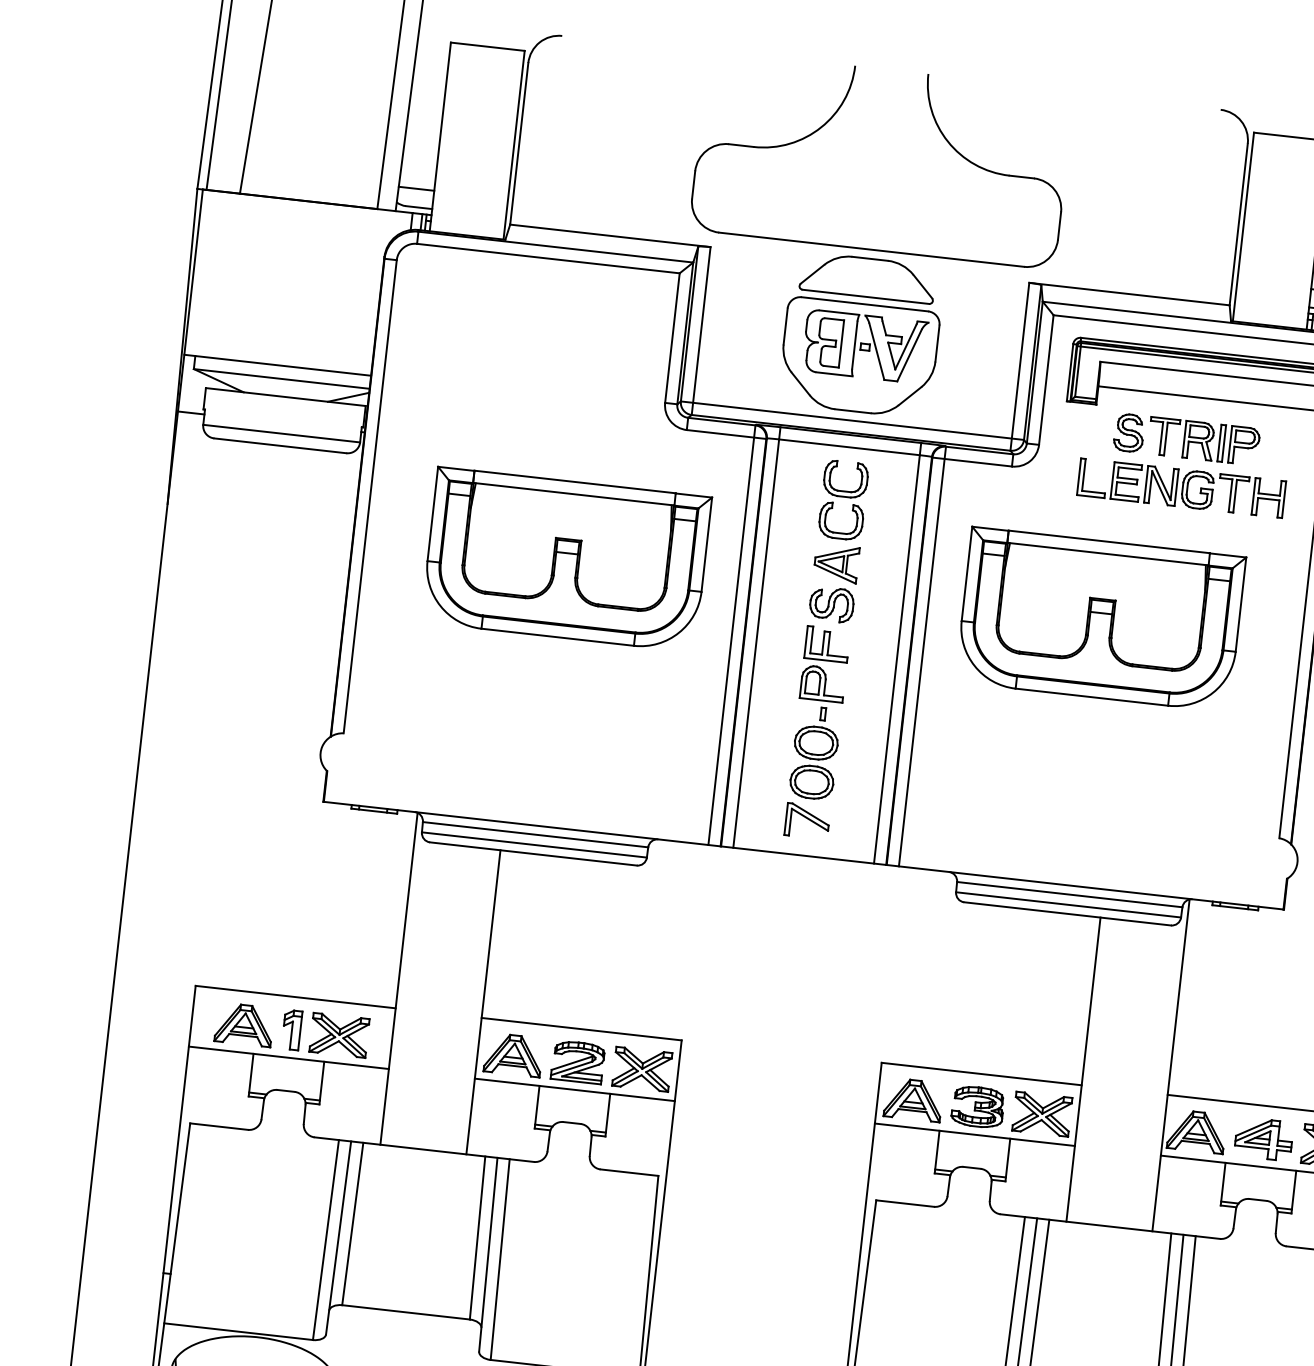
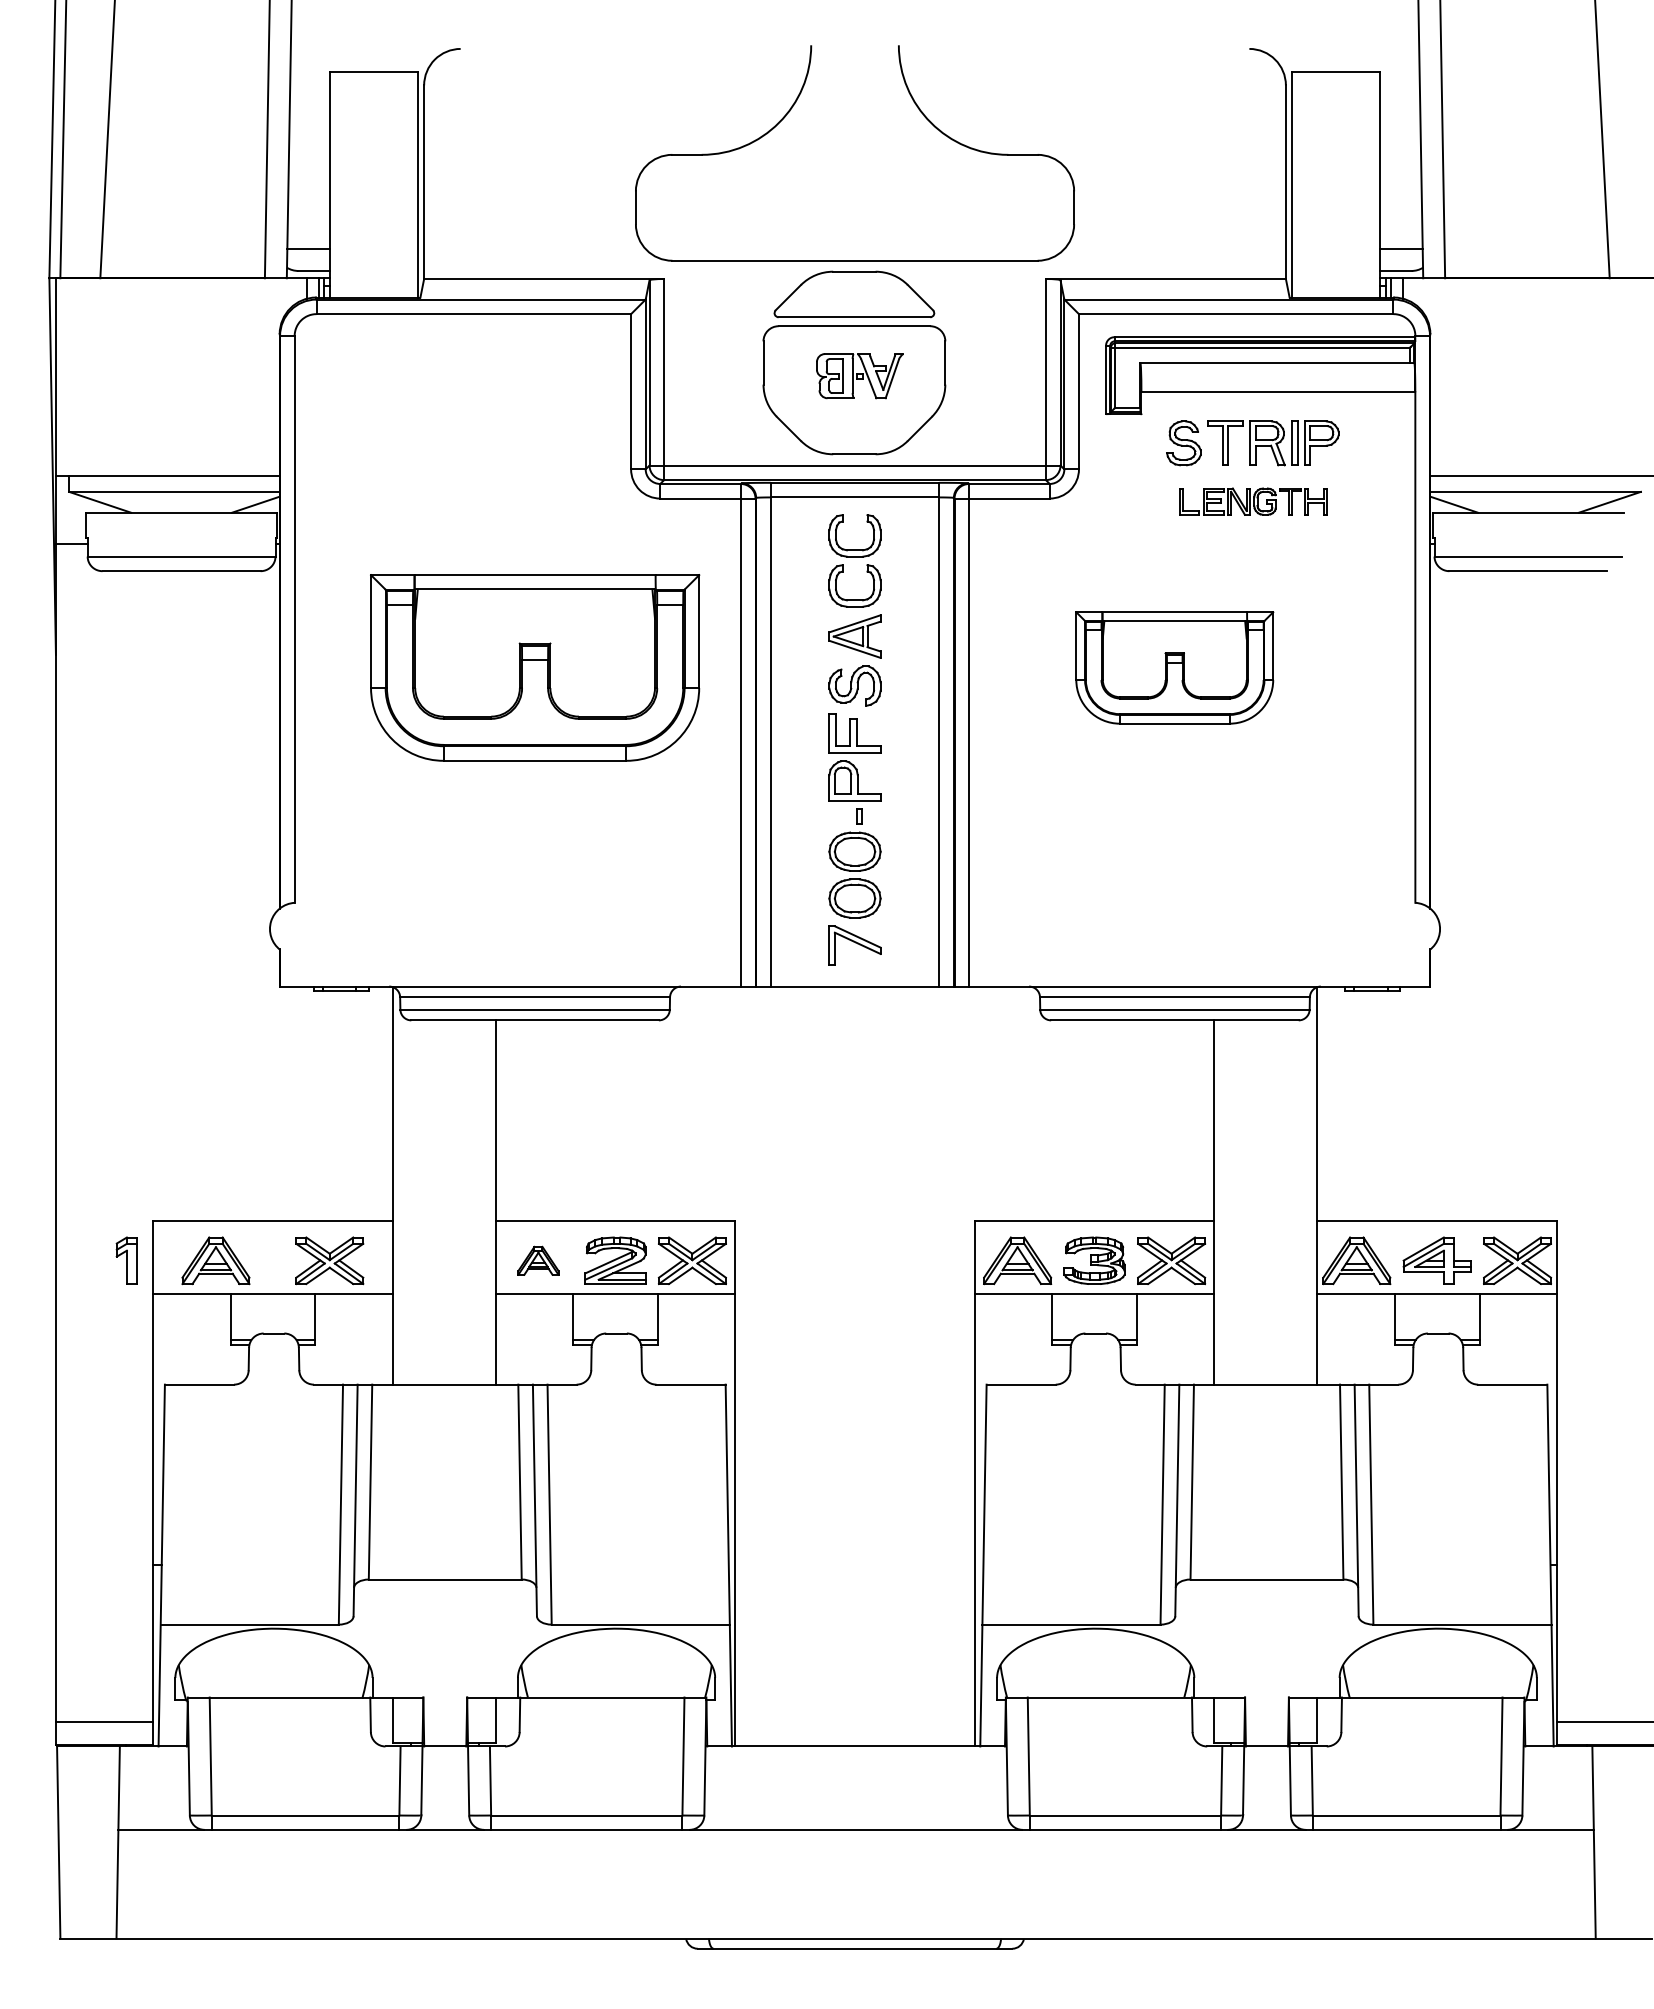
part: (864, 345) -> (859, 375), size x0.6
part: (1181, 488) -> (1253, 501), size x0.6
part: (1100, 619) -> (1174, 667), size x0.6
part: (291, 1029) -> (126, 1260), moved
part: (513, 1054) -> (538, 1260), size x0.6

